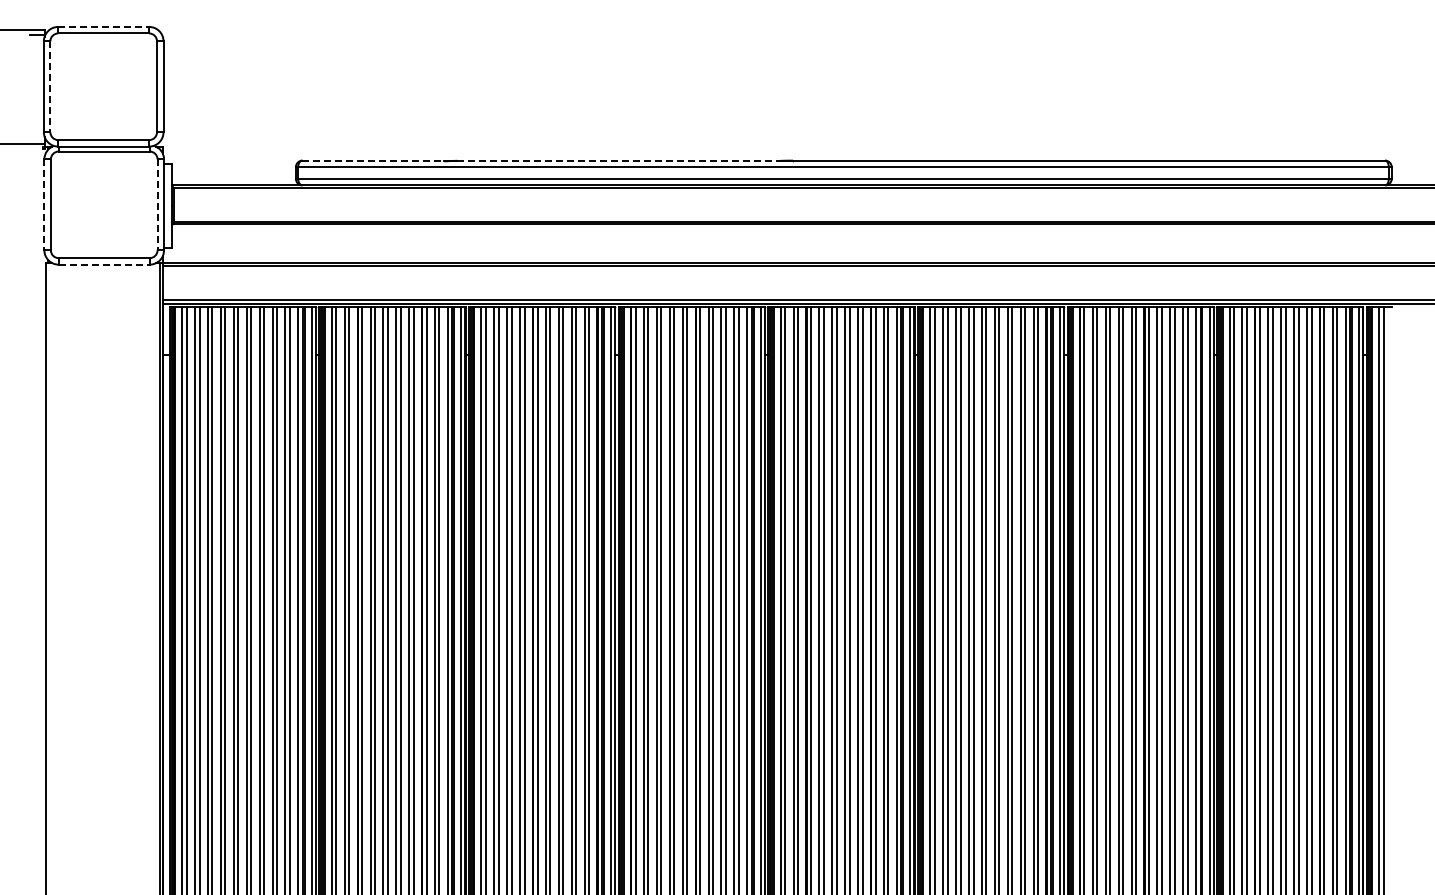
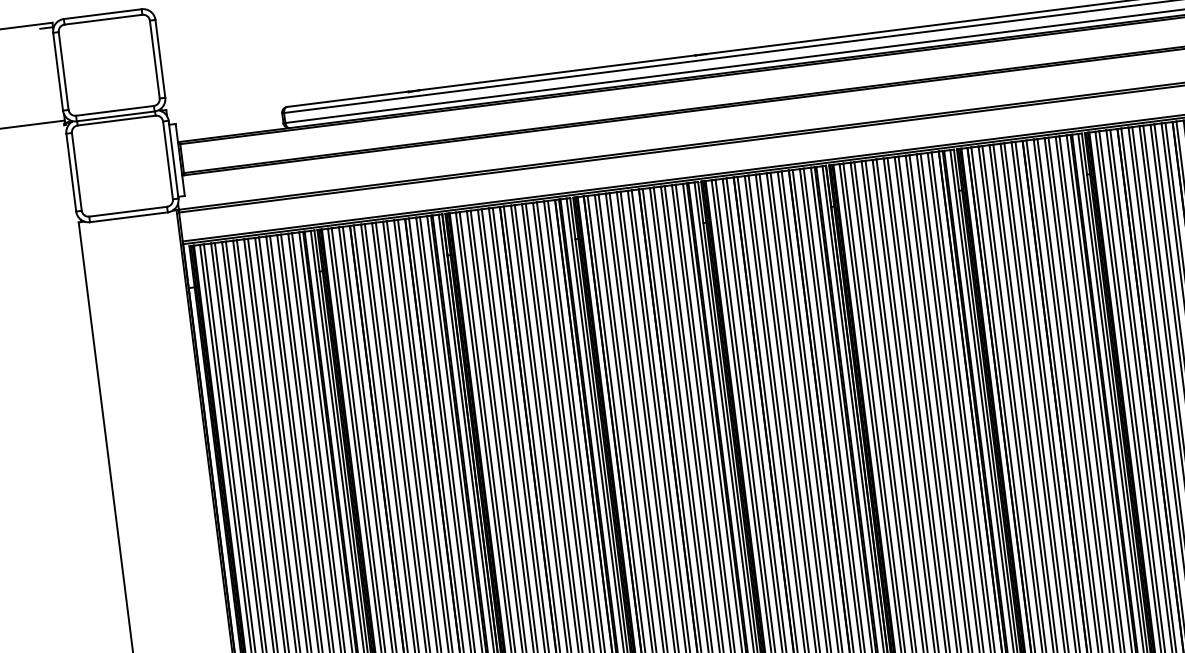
line: (103, 26) -> (102, 13), dashed -> solid
line: (50, 86) -> (63, 70), dashed -> solid
line: (373, 160) -> (347, 99), dashed -> solid
line: (619, 160) -> (558, 72), dashed -> solid
line: (44, 204) -> (71, 172), dashed -> solid
line: (157, 204) -> (167, 160), dashed -> solid
line: (104, 264) -> (129, 217), dashed -> solid

